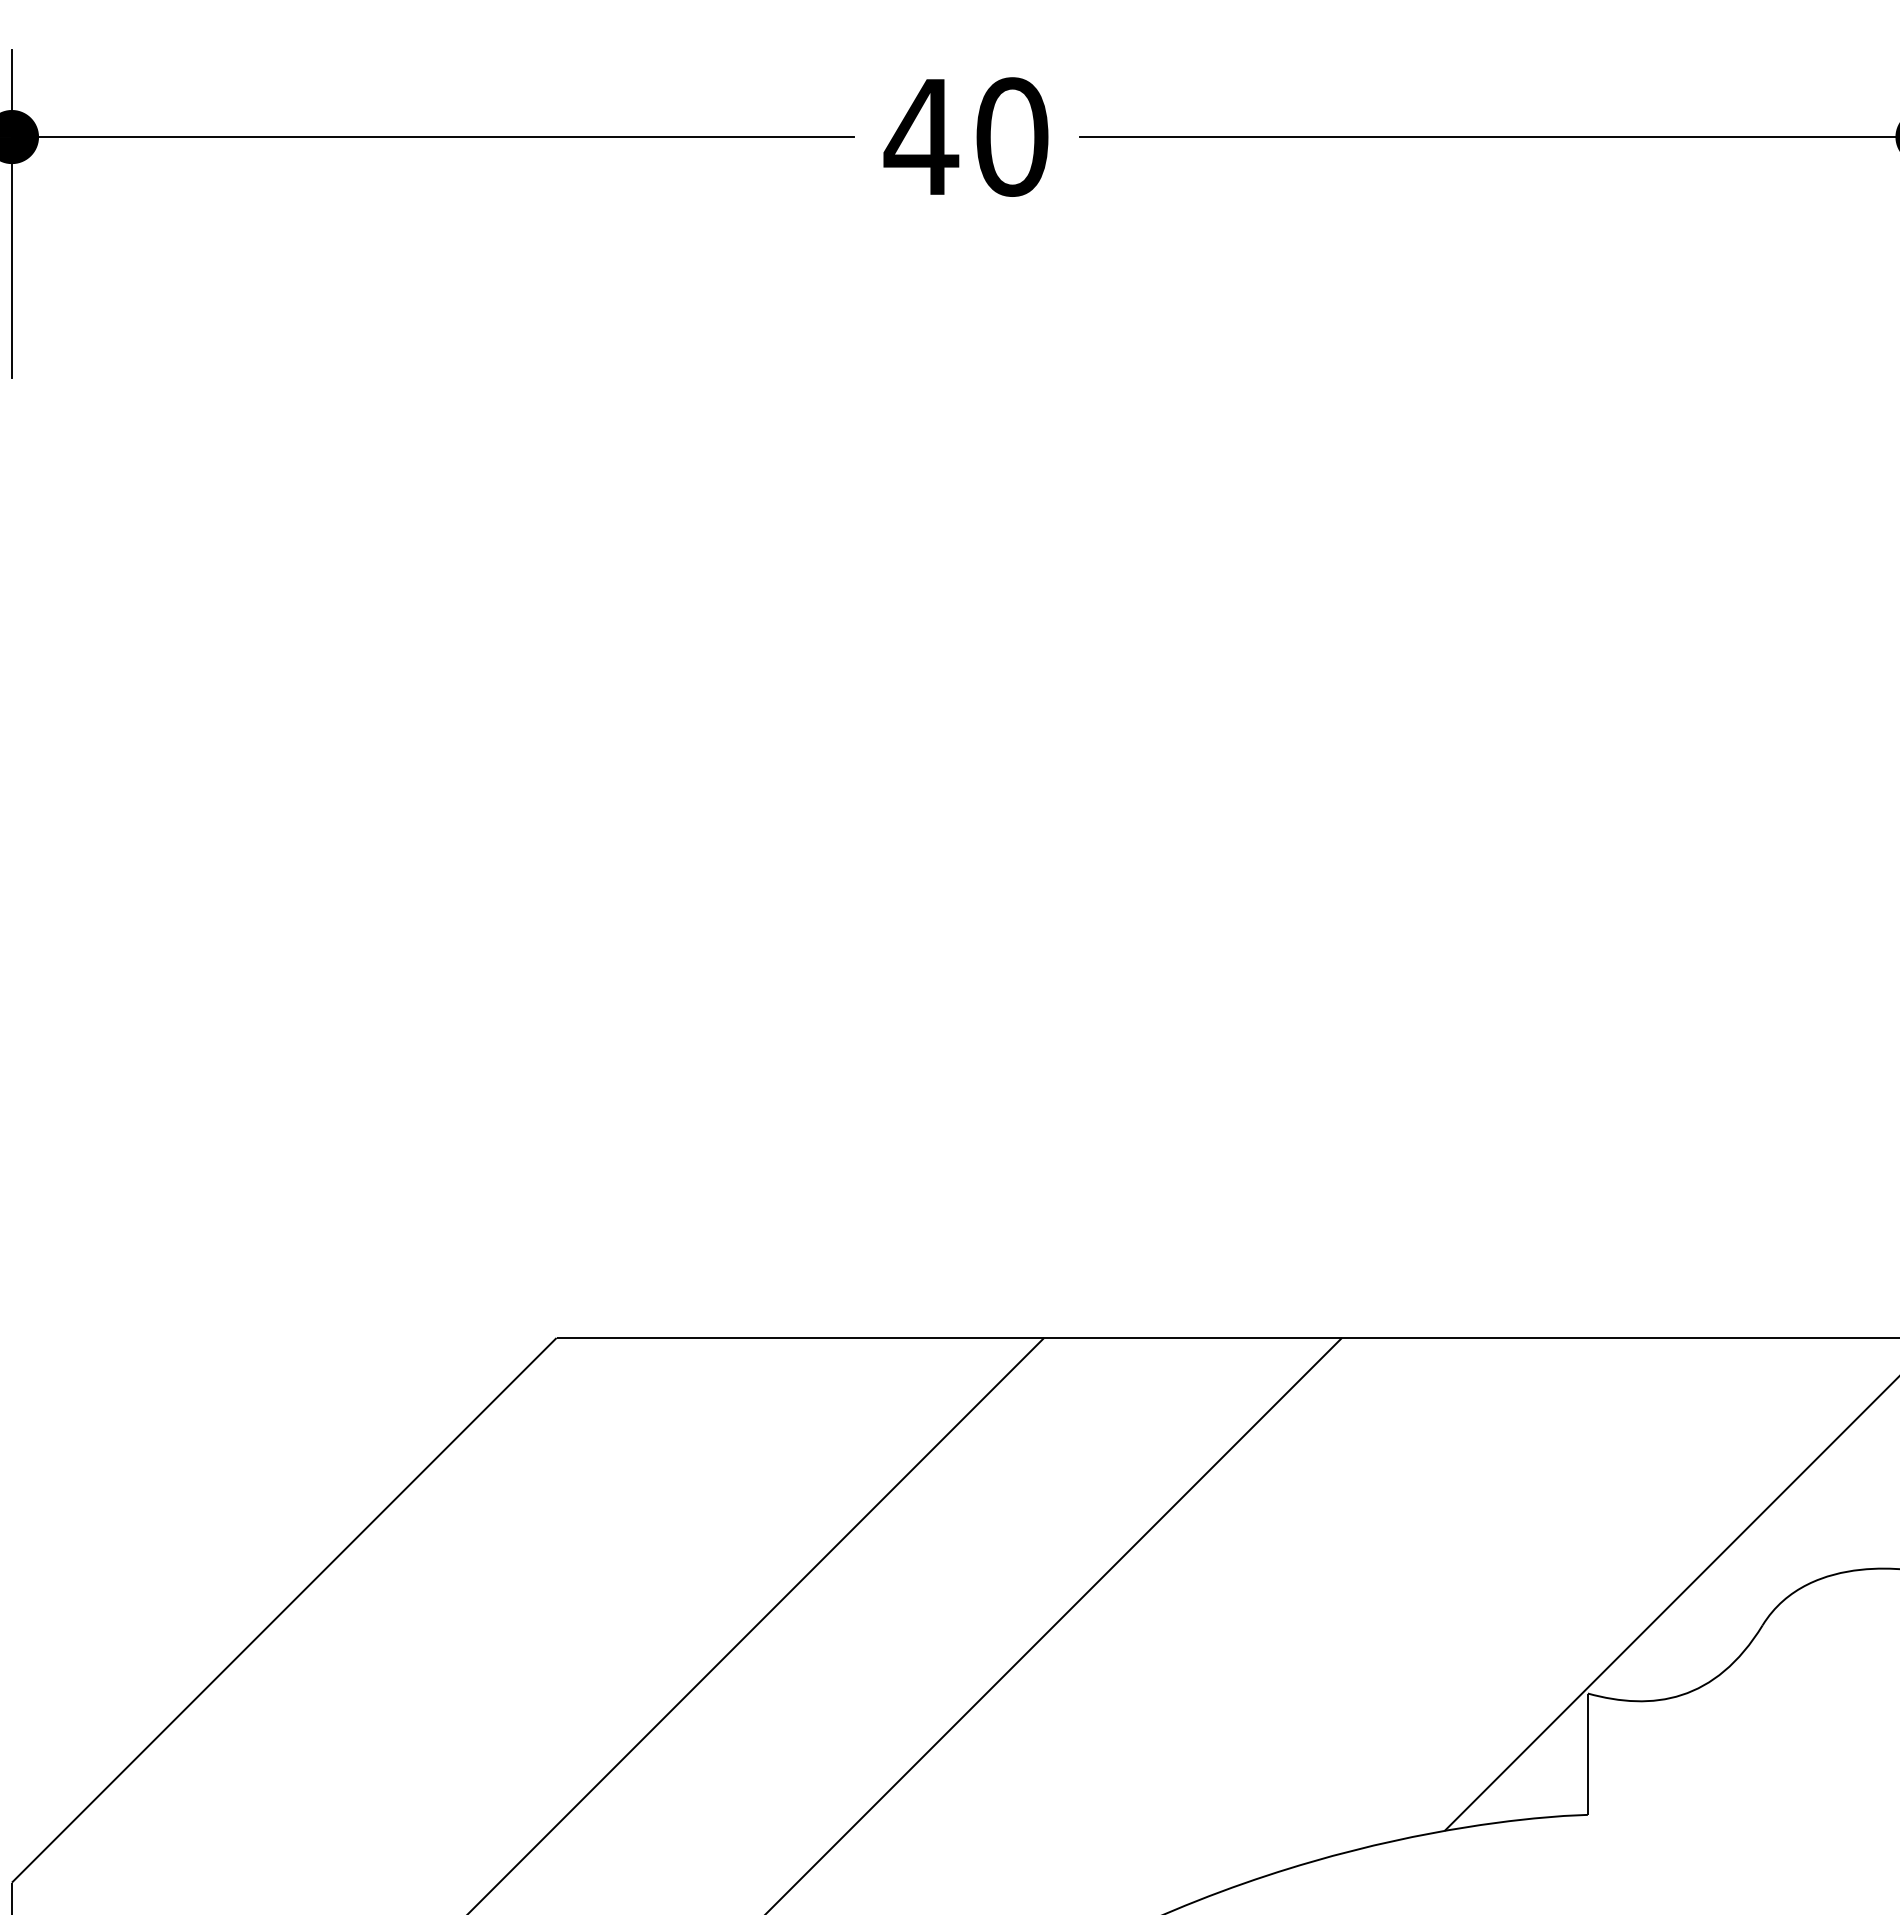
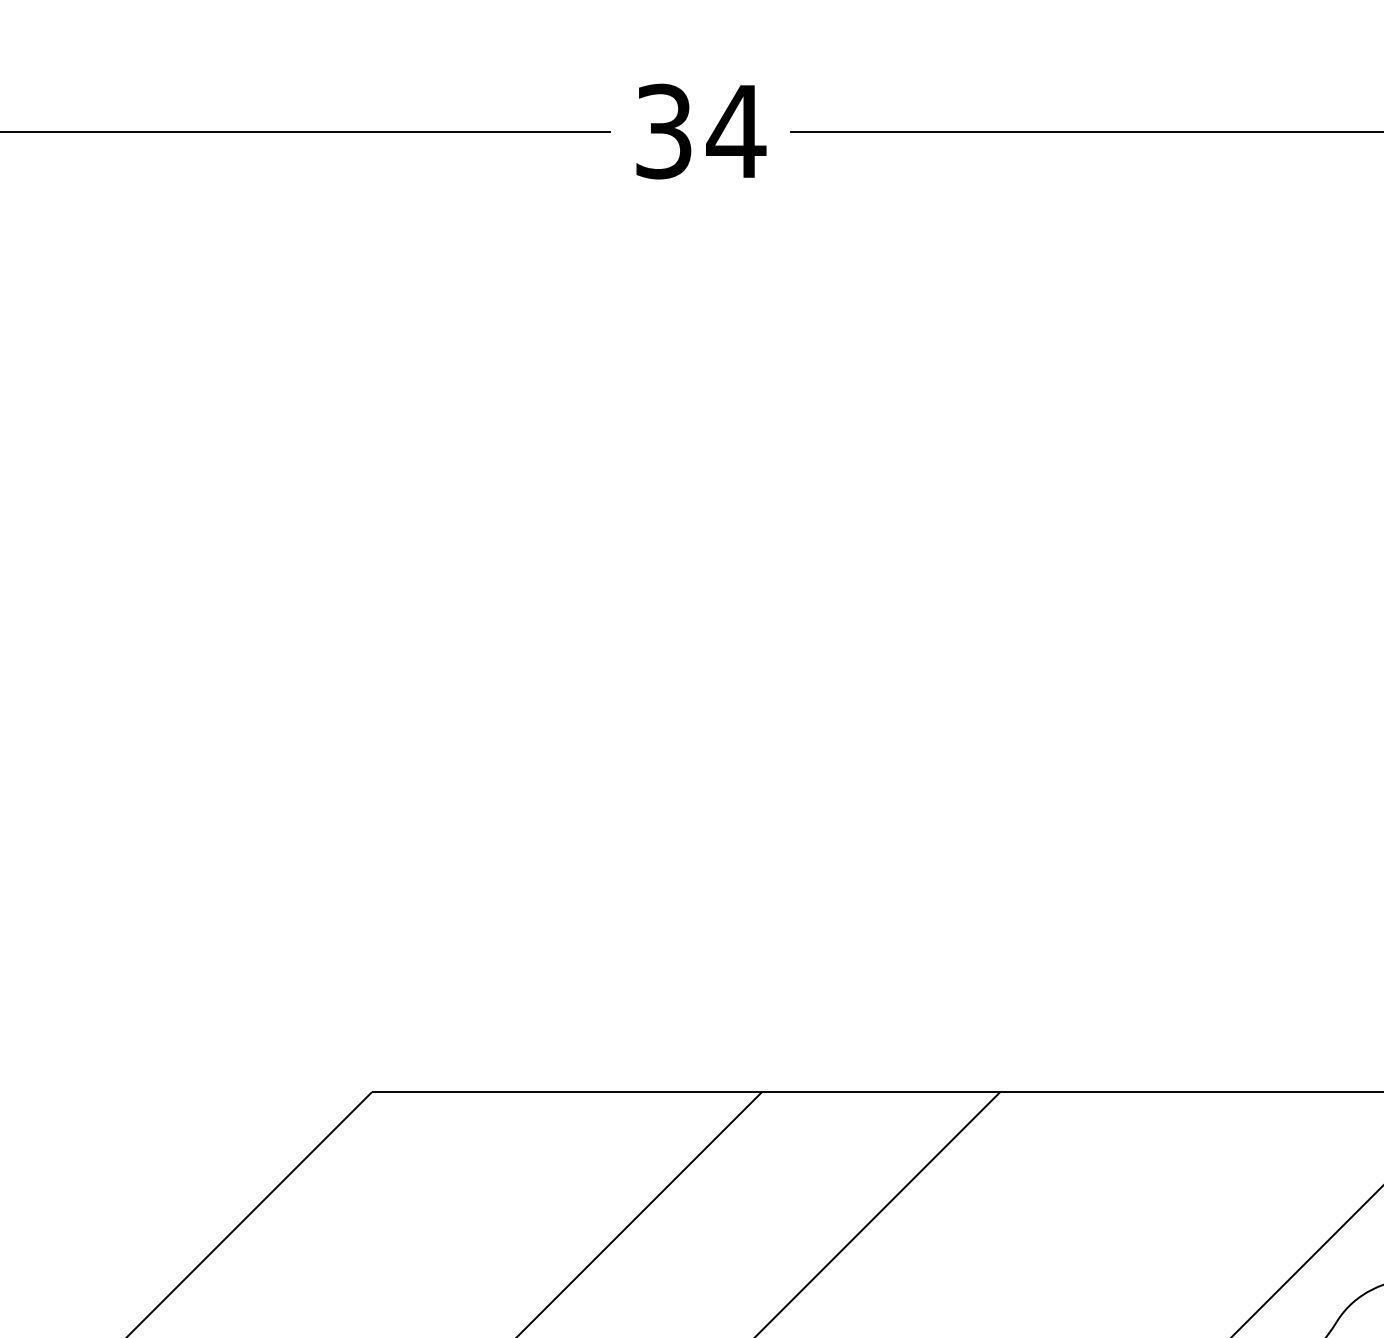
text: (966, 136) -> (699, 131), 40 -> 34

